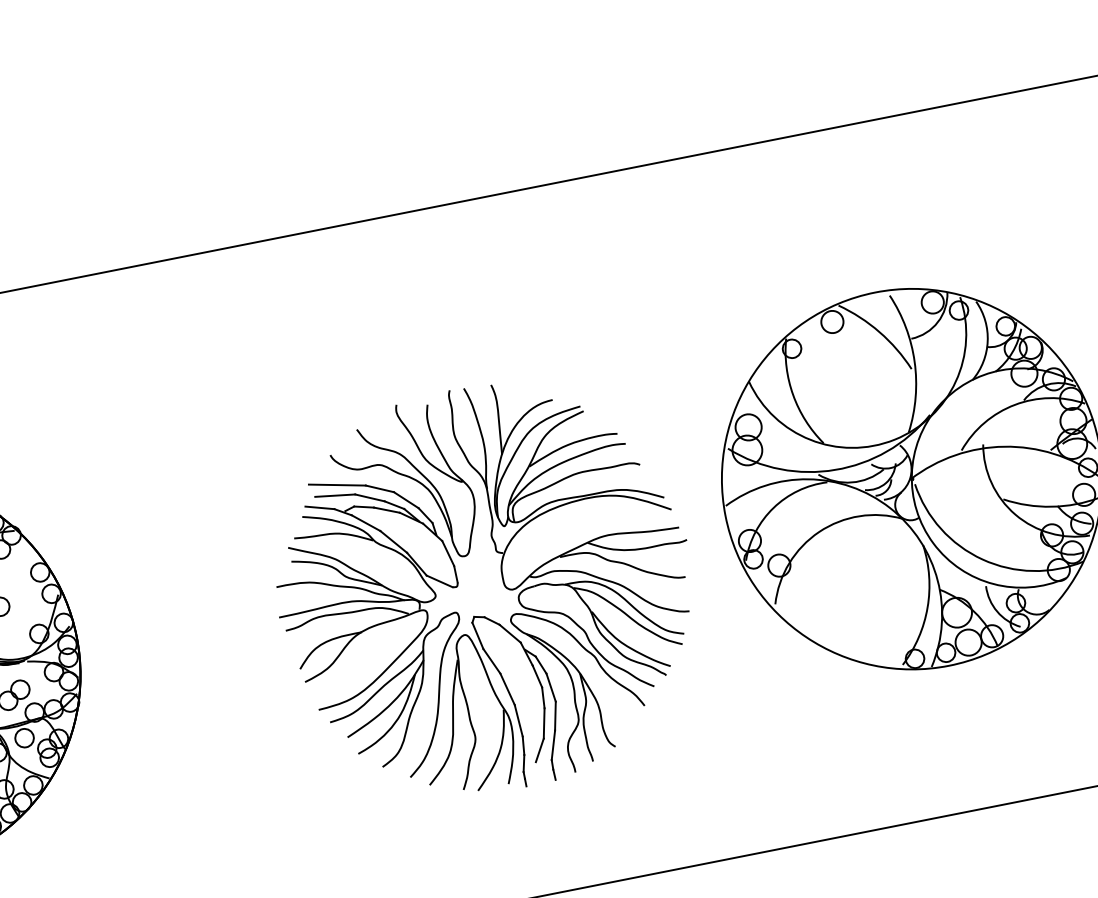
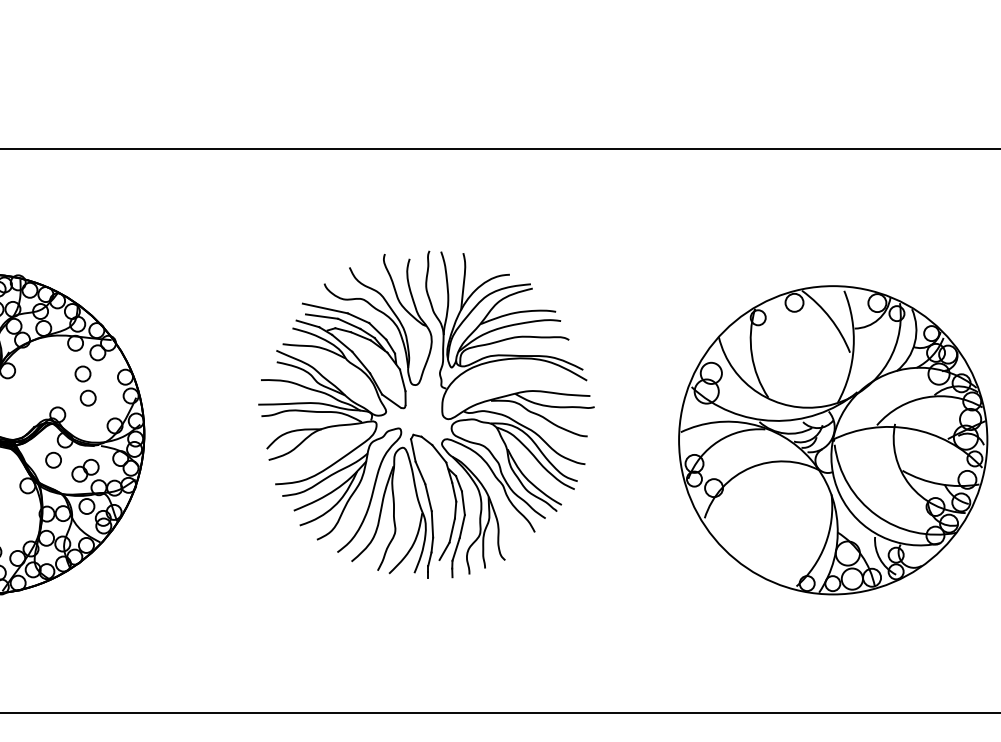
part: (503, 585) -> (441, 414), moved

